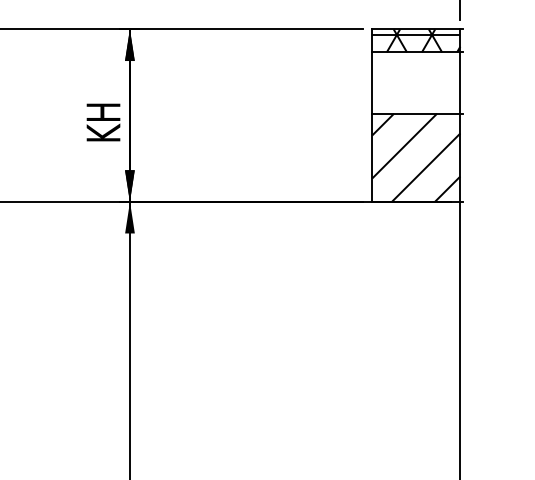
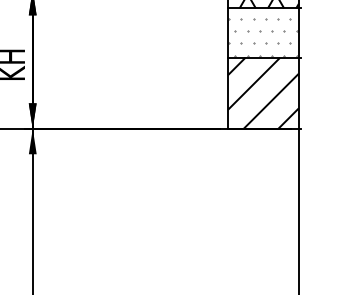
hatch: (415, 87) -> (262, 36), added

